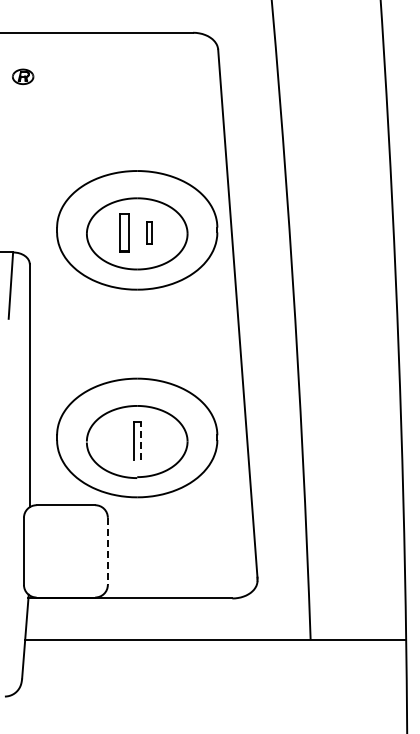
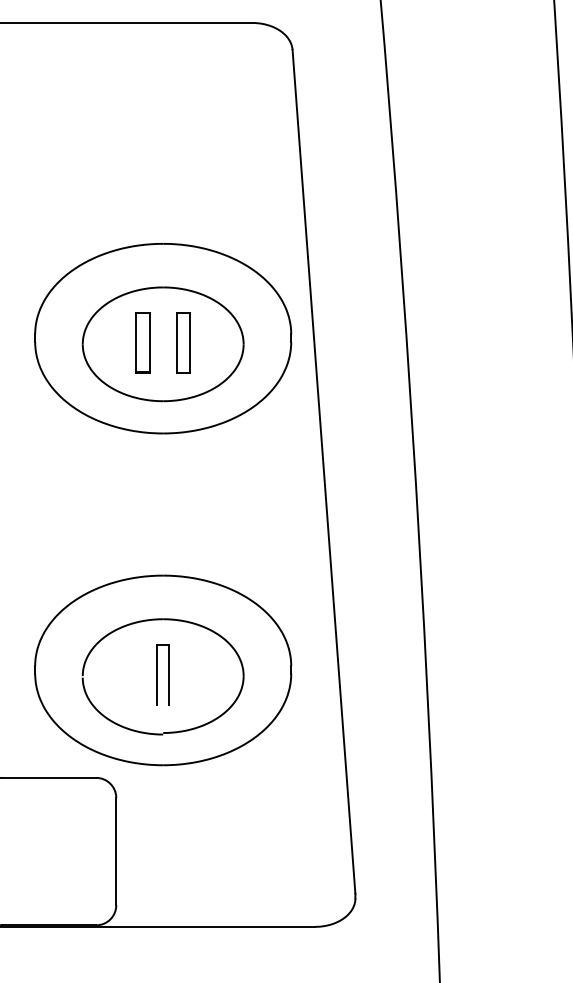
part: (149, 232) -> (182, 342), size x1.67
line: (140, 440) -> (168, 674), dashed -> solid
line: (107, 551) -> (115, 851), dashed -> solid

